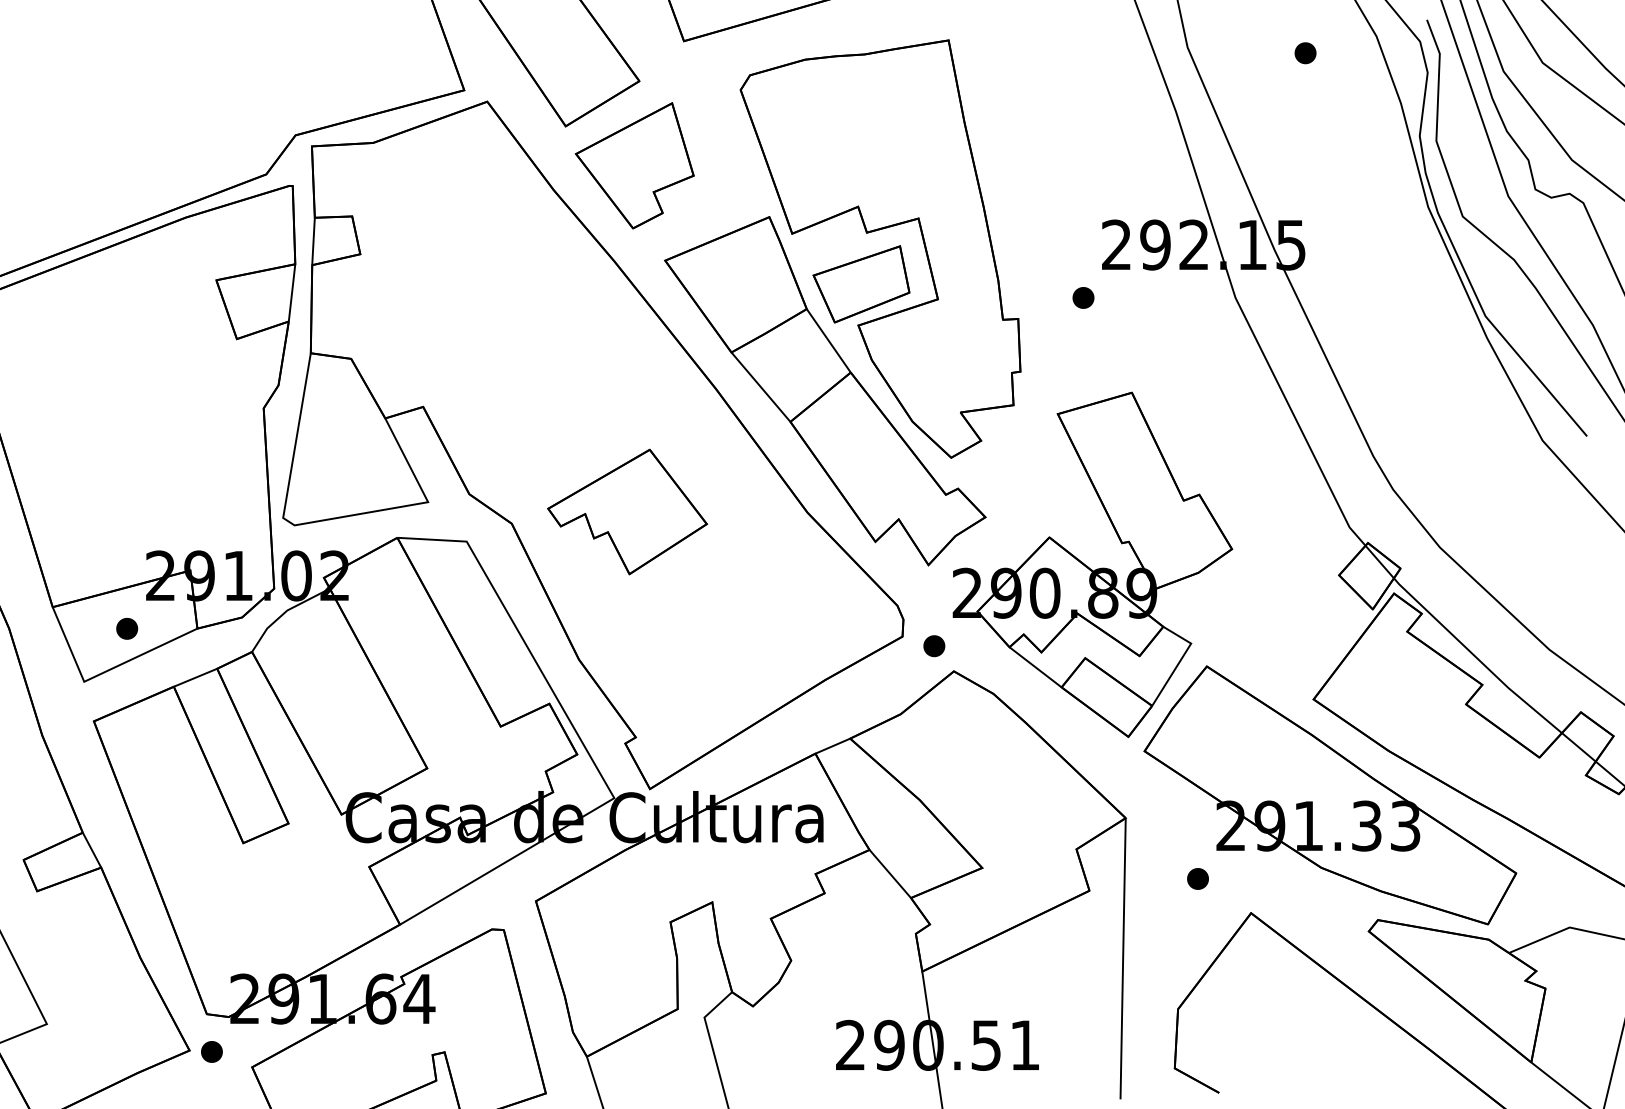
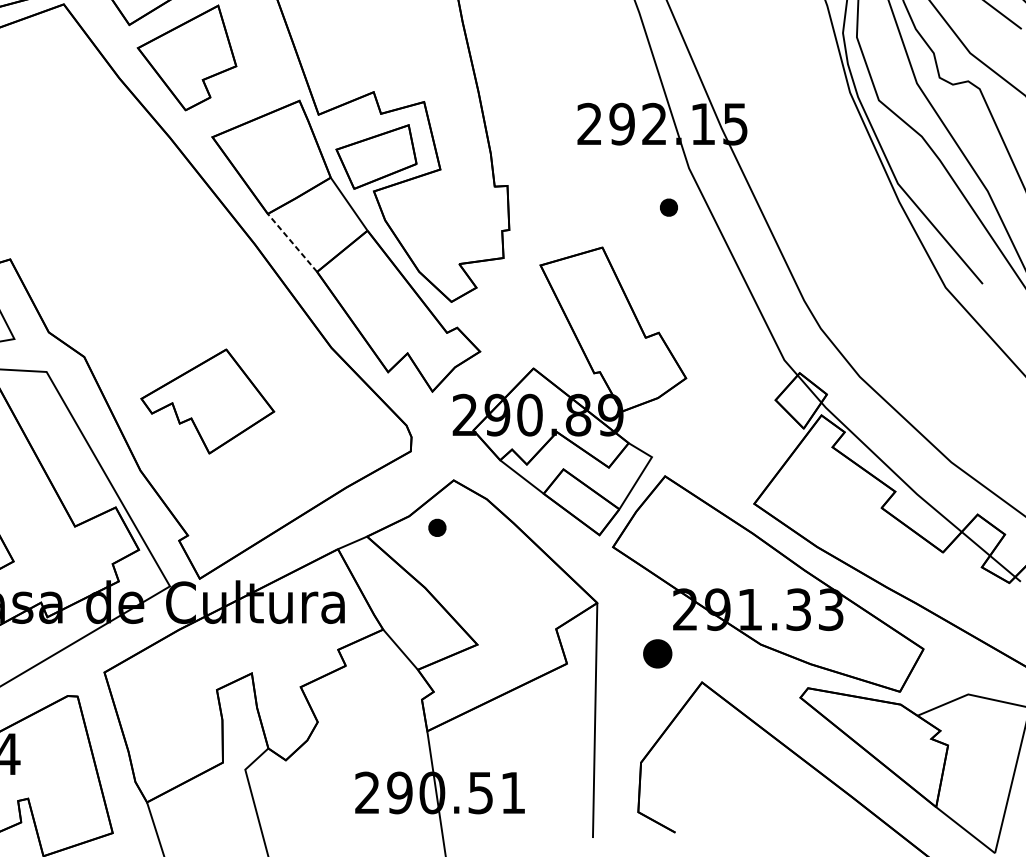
part: (1083, 297) -> (668, 207), moved
line: (760, 387) -> (292, 243), solid -> dashed
part: (627, 511) -> (207, 401), moved
part: (934, 646) -> (437, 528), moved
part: (1197, 878) -> (657, 653), size x1.6

